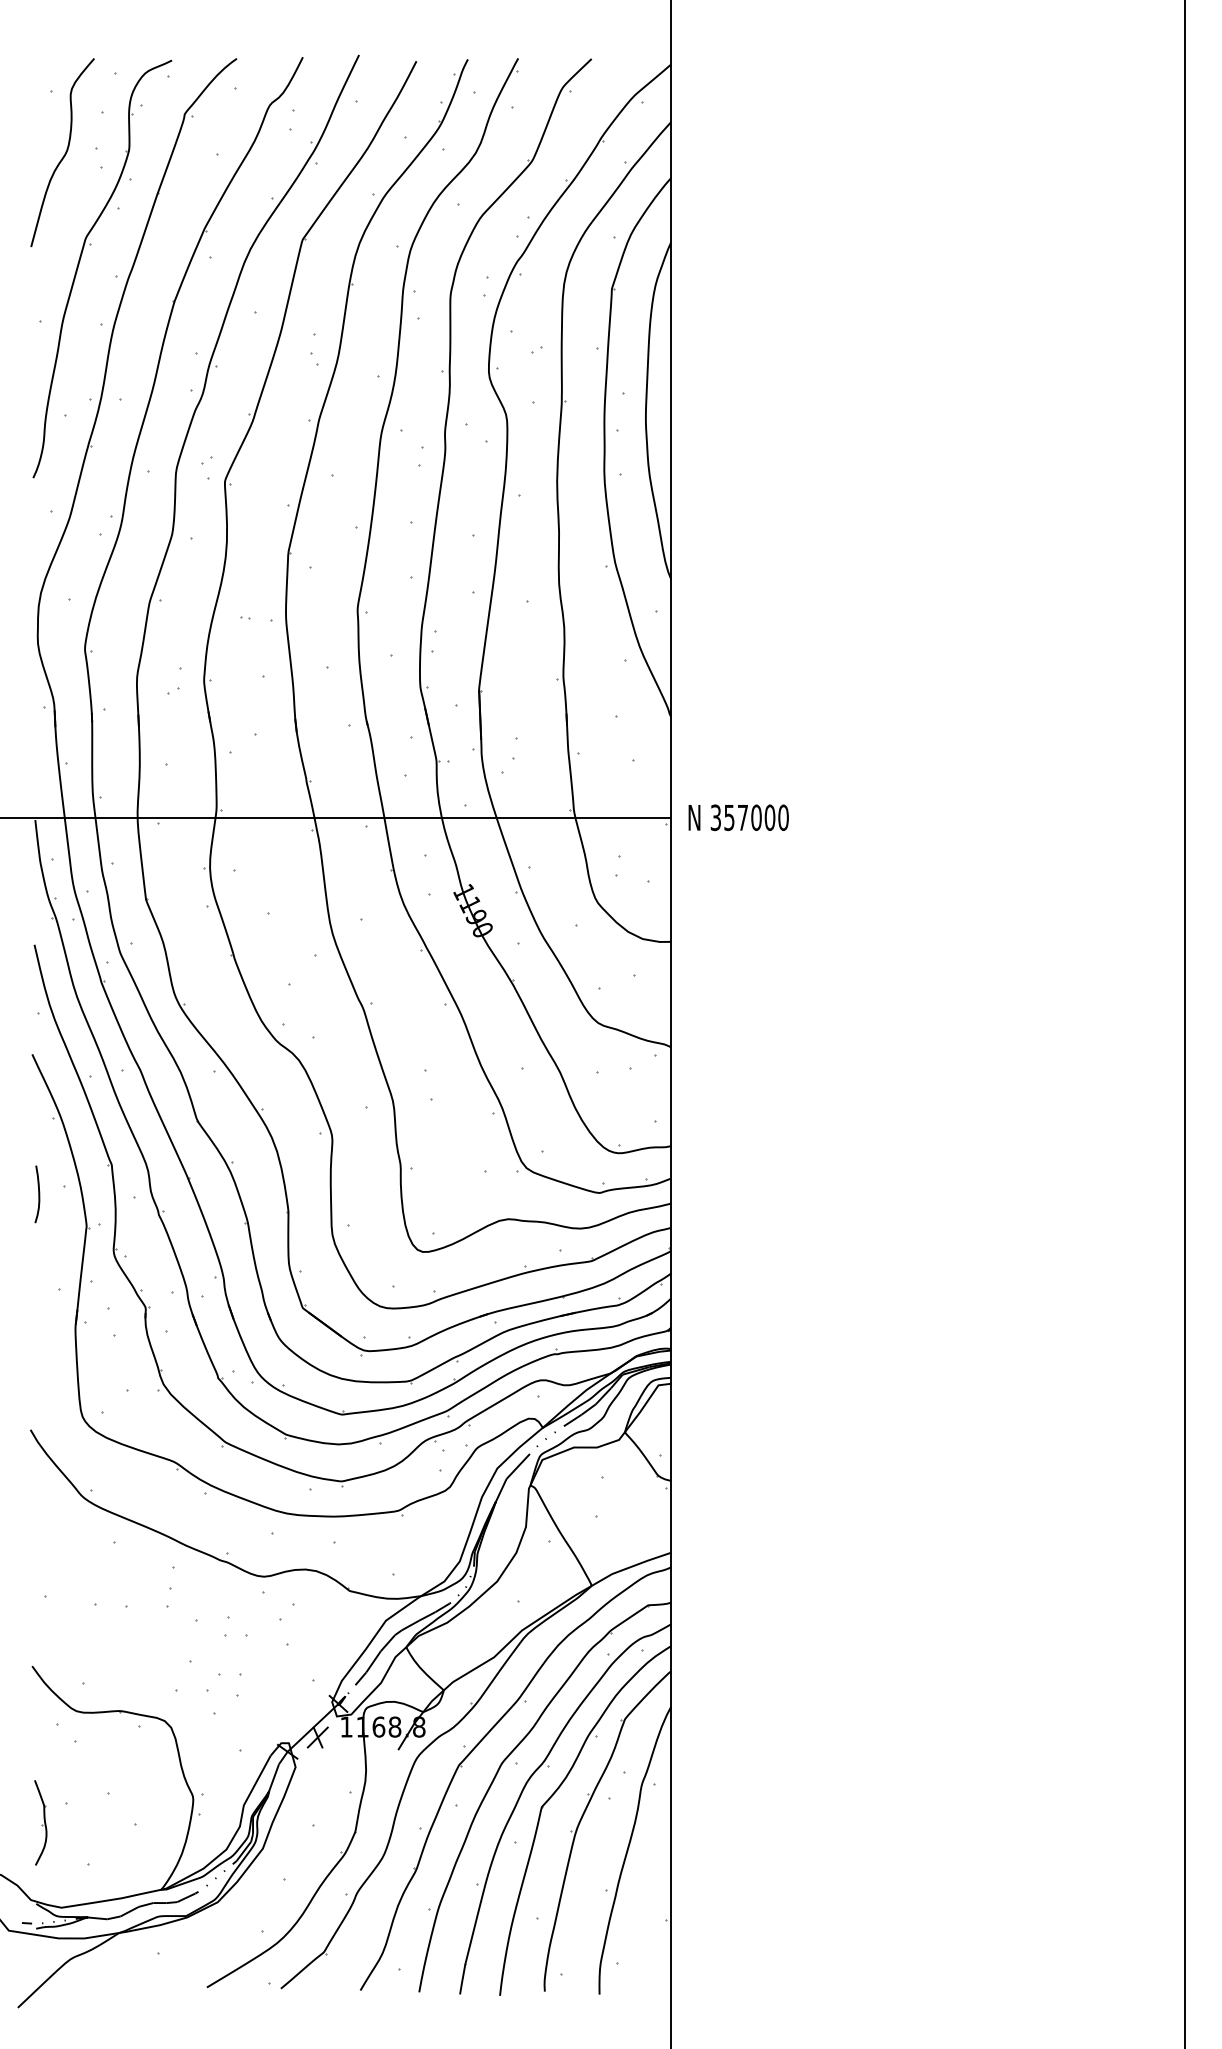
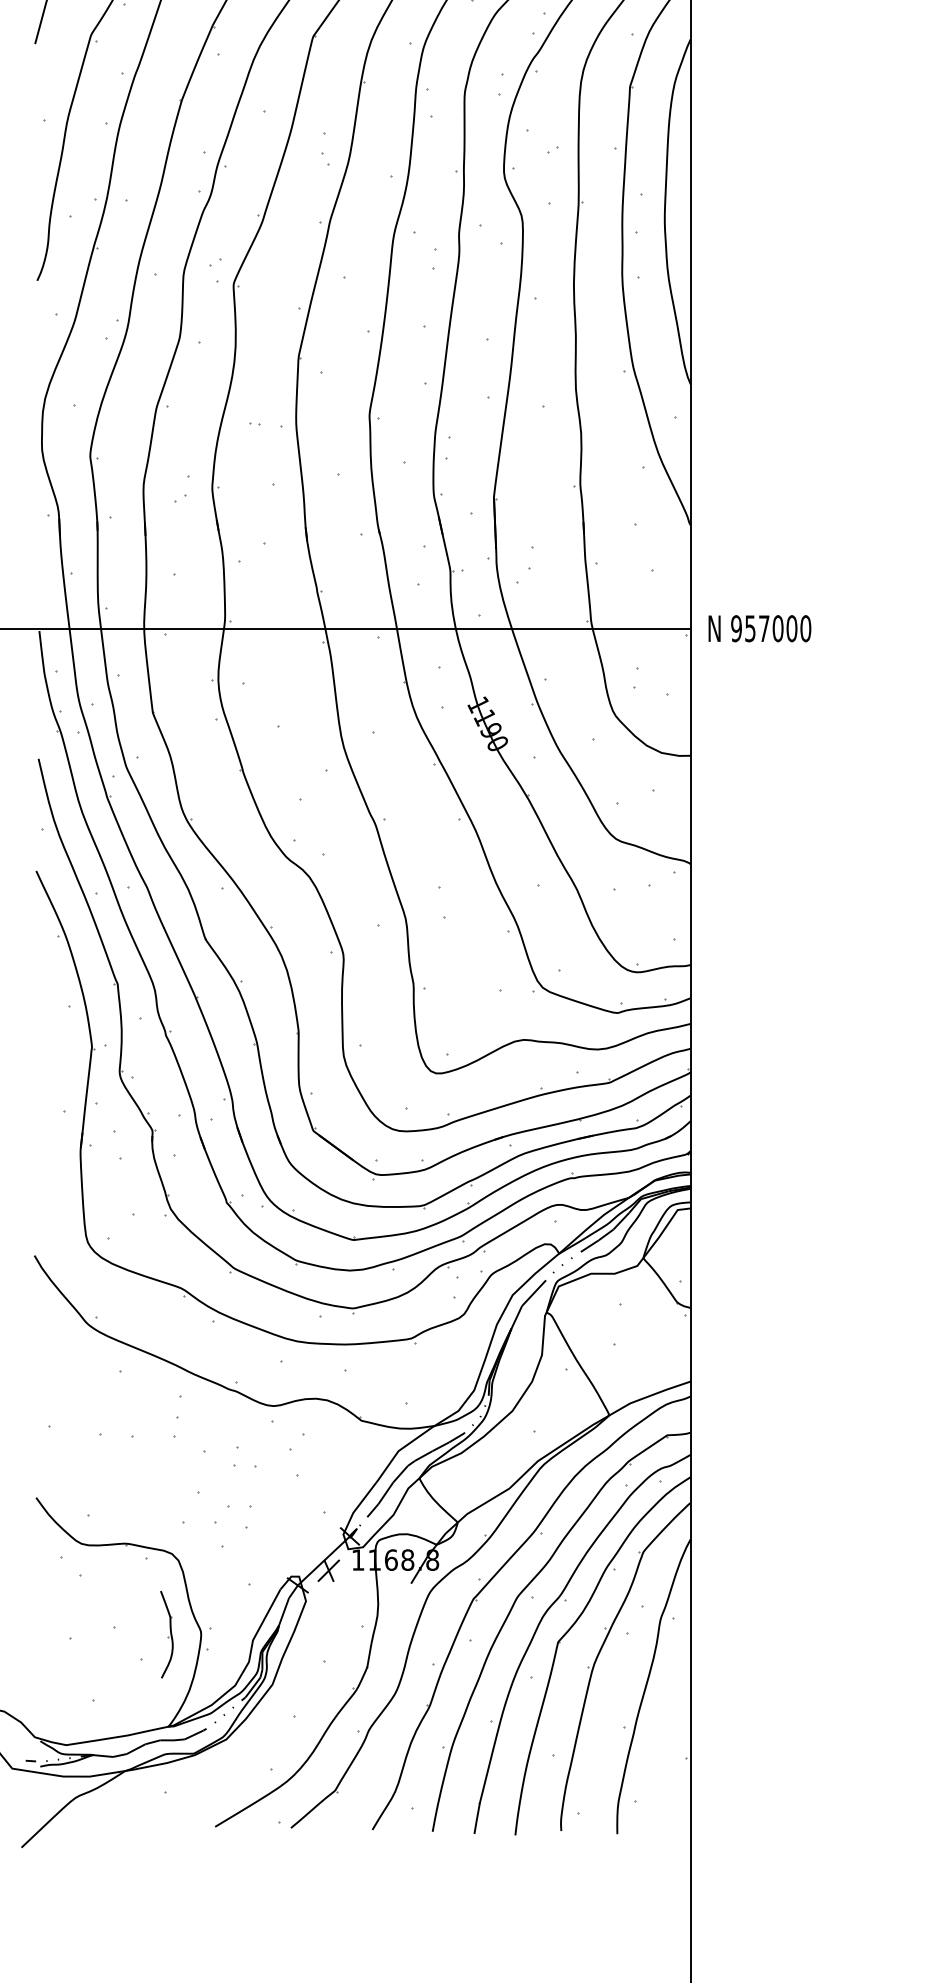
text: (715, 817) -> (736, 628), 357000 -> 957000
curve: (38, 1194) -> (42, 1014), removed
part: (40, 1822) -> (166, 1634), moved

